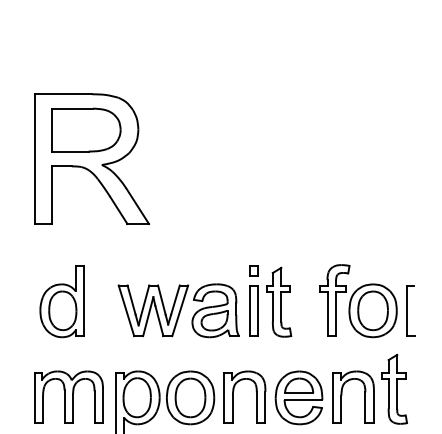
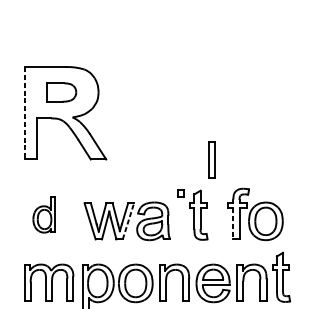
part: (86, 129) -> (61, 92), size x0.6
line: (34, 159) -> (24, 113), solid -> dashed
part: (61, 301) -> (43, 214), size x0.7
line: (180, 310) -> (128, 221), solid -> dashed
part: (253, 310) -> (211, 159), moved
part: (410, 310) -> (292, 221), removed
line: (327, 314) -> (233, 223), solid -> dashed

